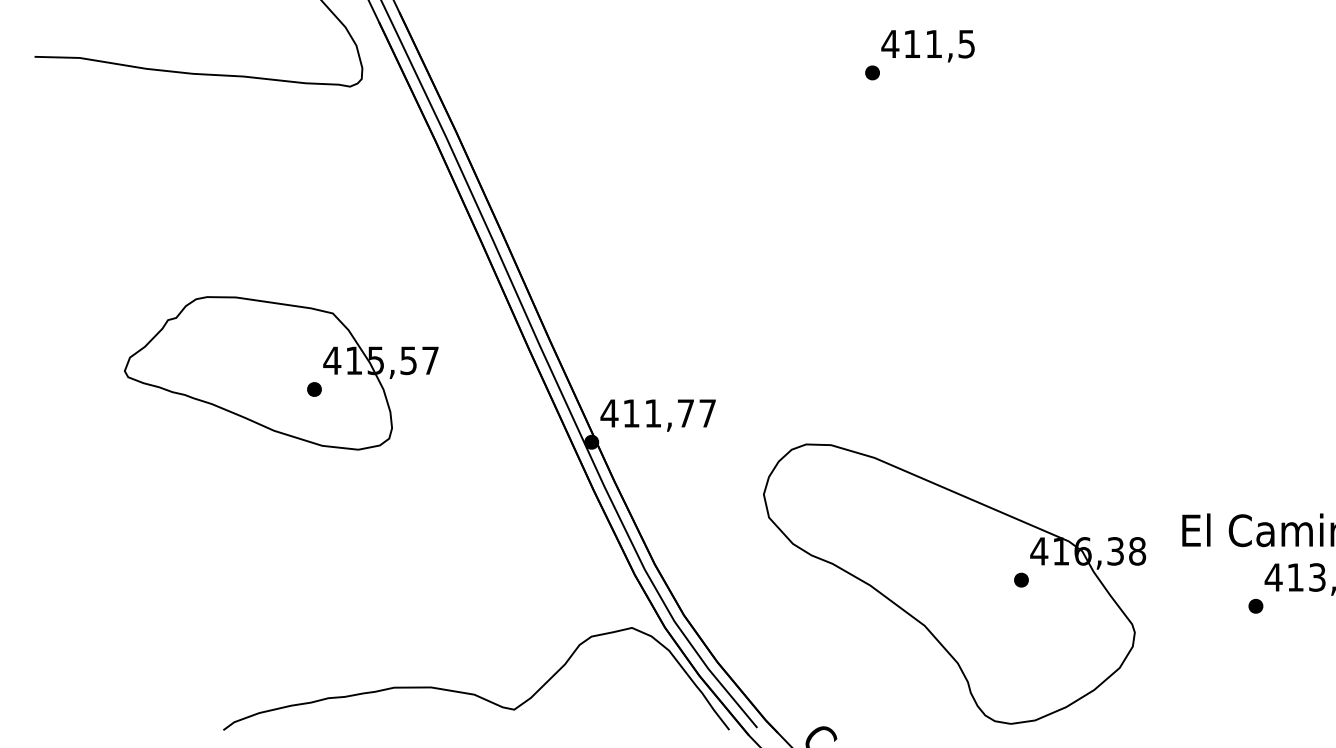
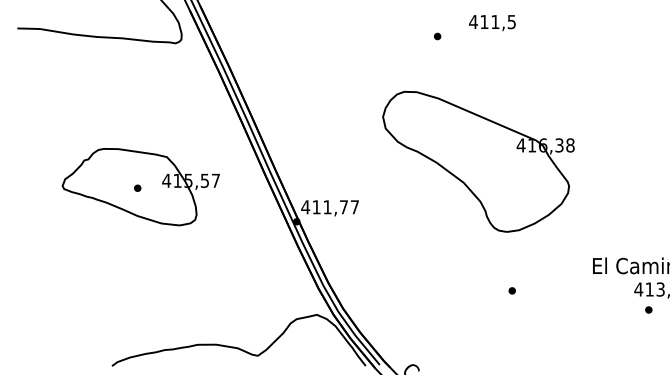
text: (928, 46) -> (492, 23), moved
part: (314, 387) -> (137, 187), moved
part: (954, 583) -> (478, 161), moved
part: (1255, 605) -> (648, 309), moved

